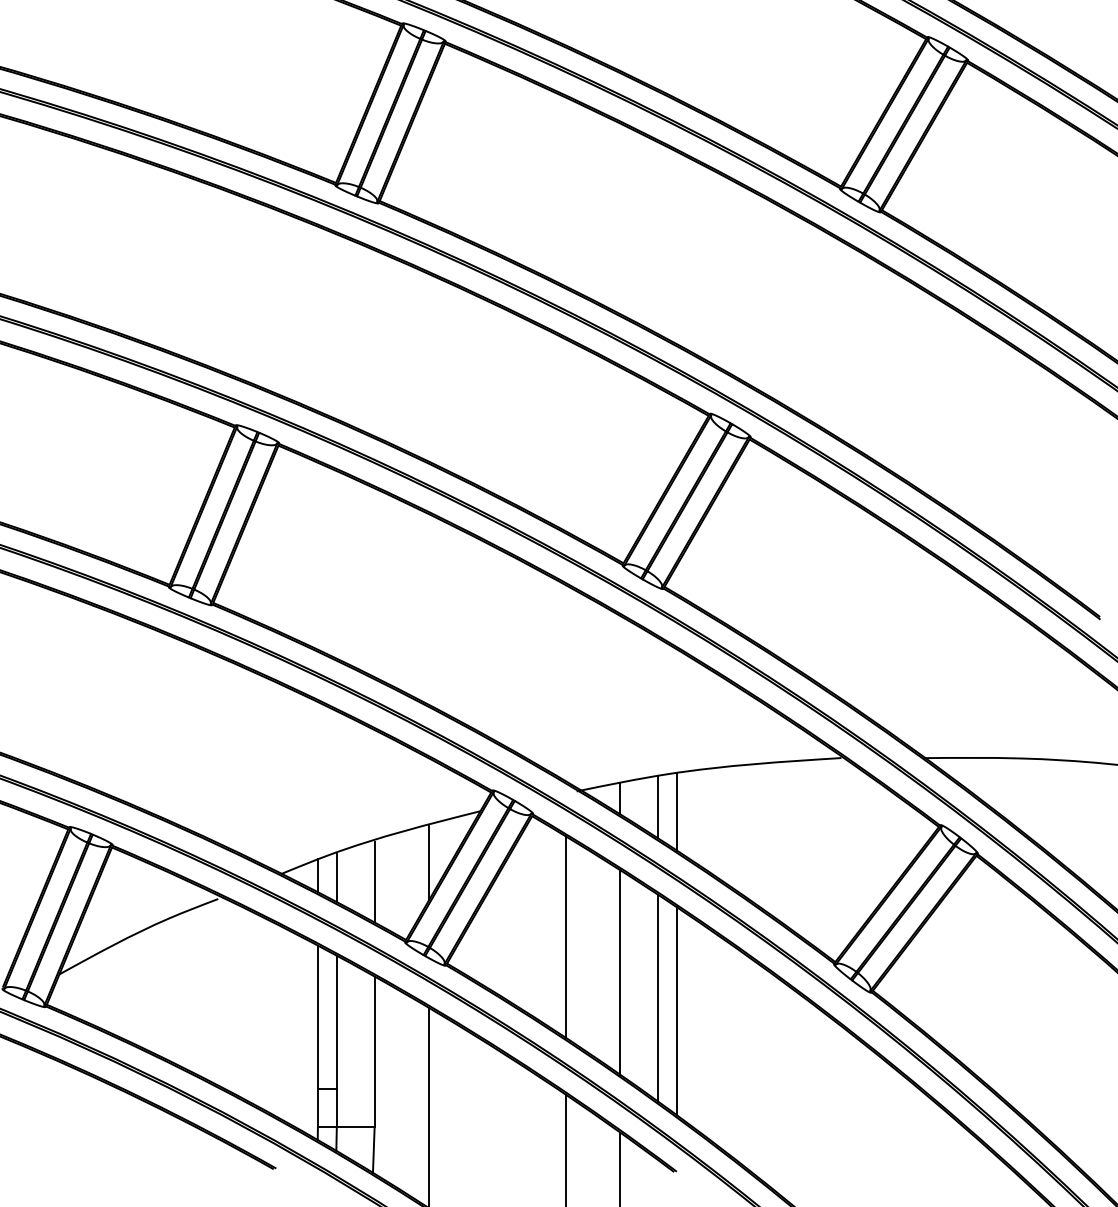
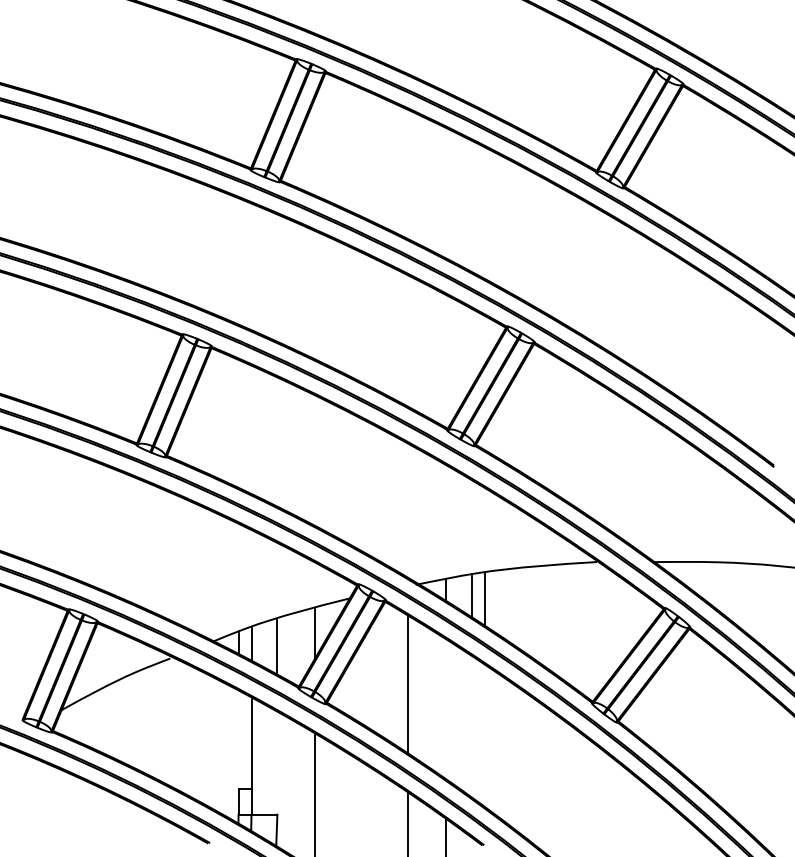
line: (620, 971) -> (445, 708), removed
line: (658, 998) -> (471, 726), removed
line: (677, 1011) -> (484, 735), removed
line: (317, 1017) -> (238, 739), removed
line: (374, 1050) -> (277, 762), removed

